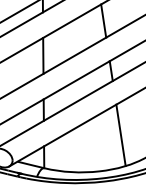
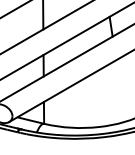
line: (120, 135) -> (120, 91), removed

